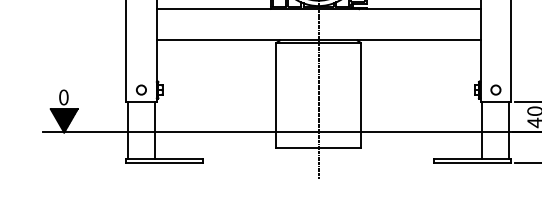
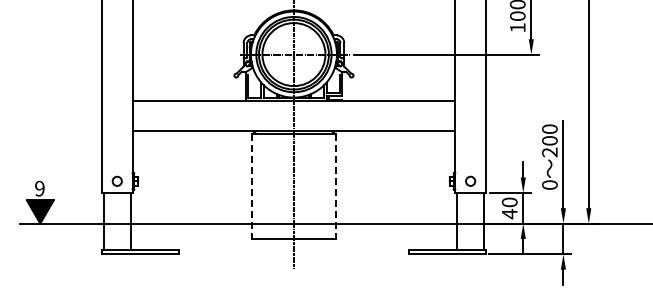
line: (276, 96) -> (251, 187), solid -> dashed
line: (361, 96) -> (336, 187), solid -> dashed
text: (63, 97) -> (39, 188), 0 -> 9

